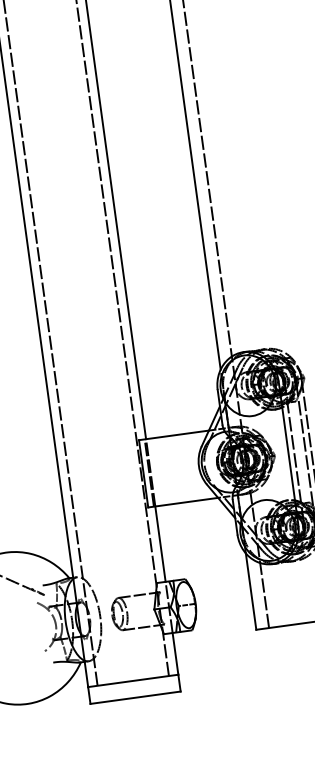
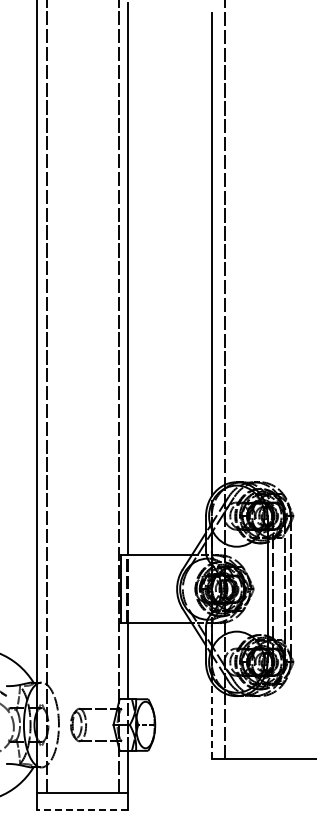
line: (250, 591) -> (211, 720), solid -> dashed
line: (135, 697) -> (82, 809), solid -> dashed

